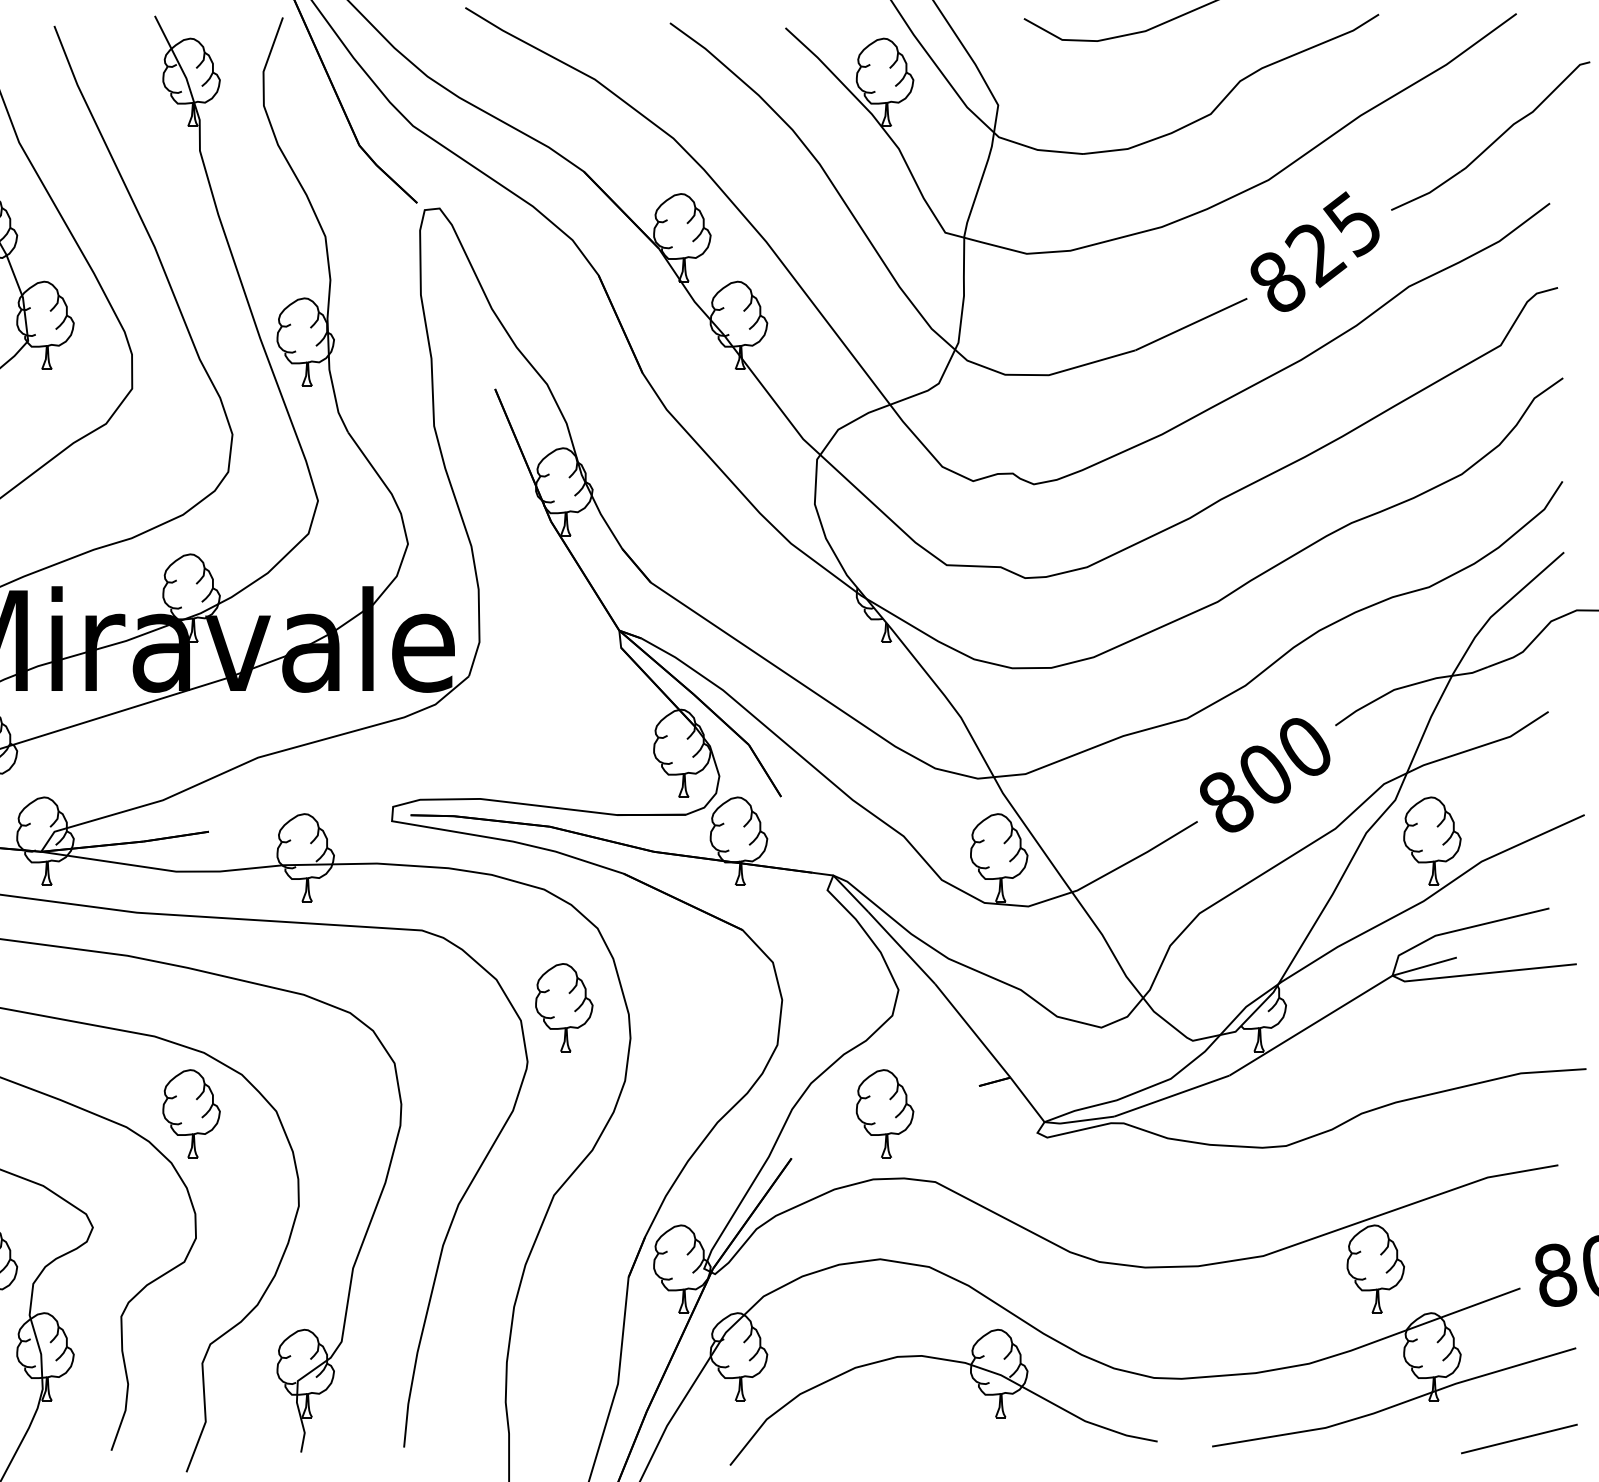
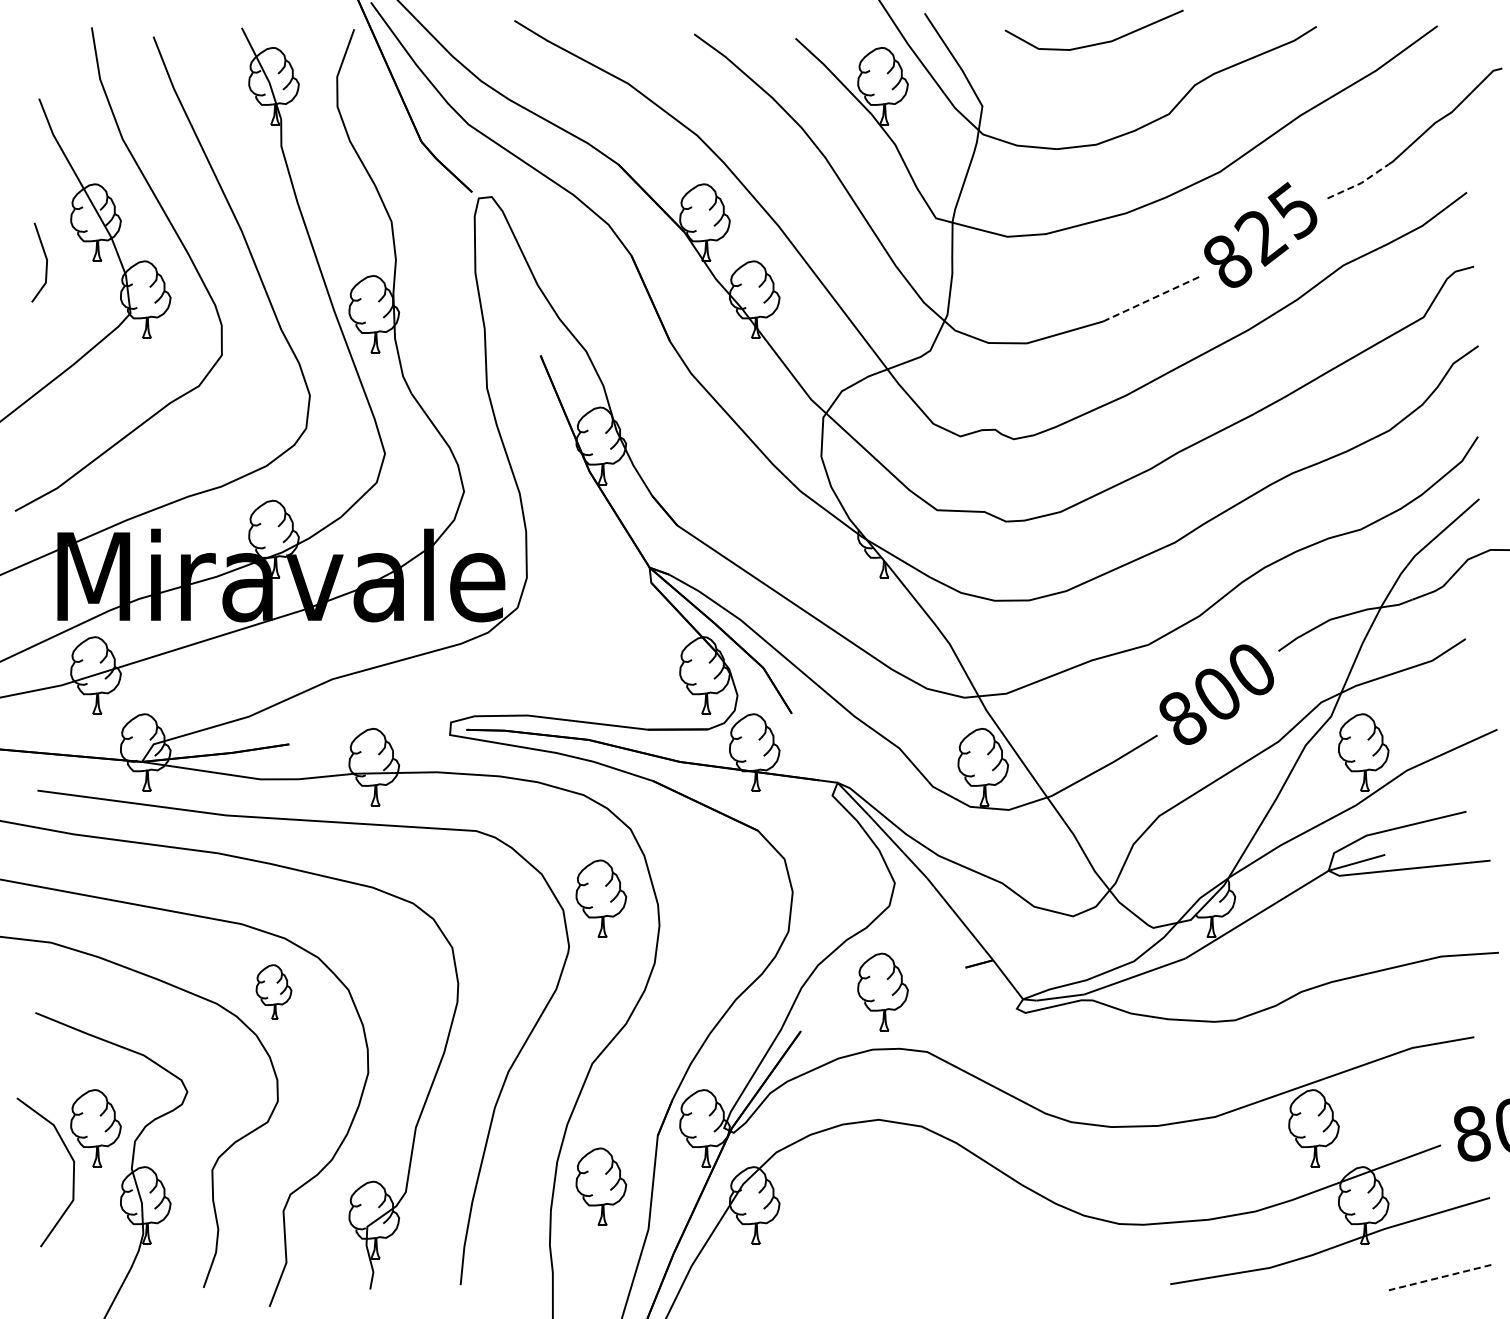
line: (1428, 193) -> (1360, 183), solid -> dashed
line: (1191, 324) -> (1152, 298), solid -> dashed
part: (190, 1113) -> (273, 991), size x0.7
part: (564, 1335) -> (601, 1186), added
part: (972, 1378) -> (959, 1224), removed
line: (1519, 1438) -> (1440, 1277), solid -> dashed

